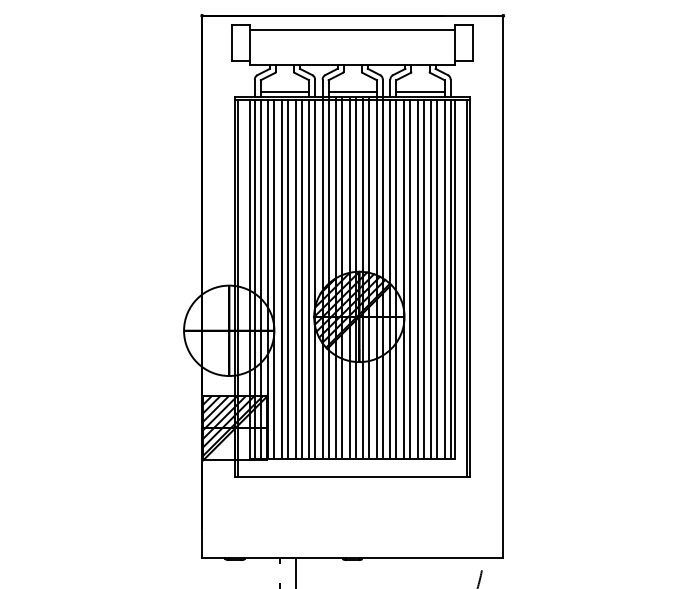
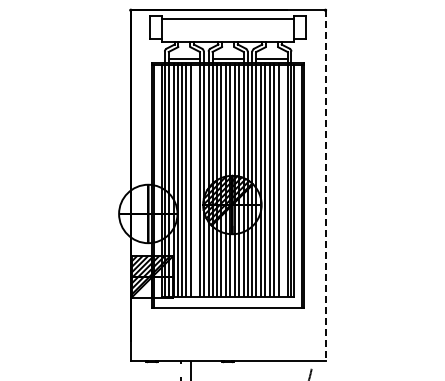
line: (302, 277) -> (195, 179), removed
line: (436, 277) -> (282, 179), removed
line: (503, 288) -> (325, 186), solid -> dashed

